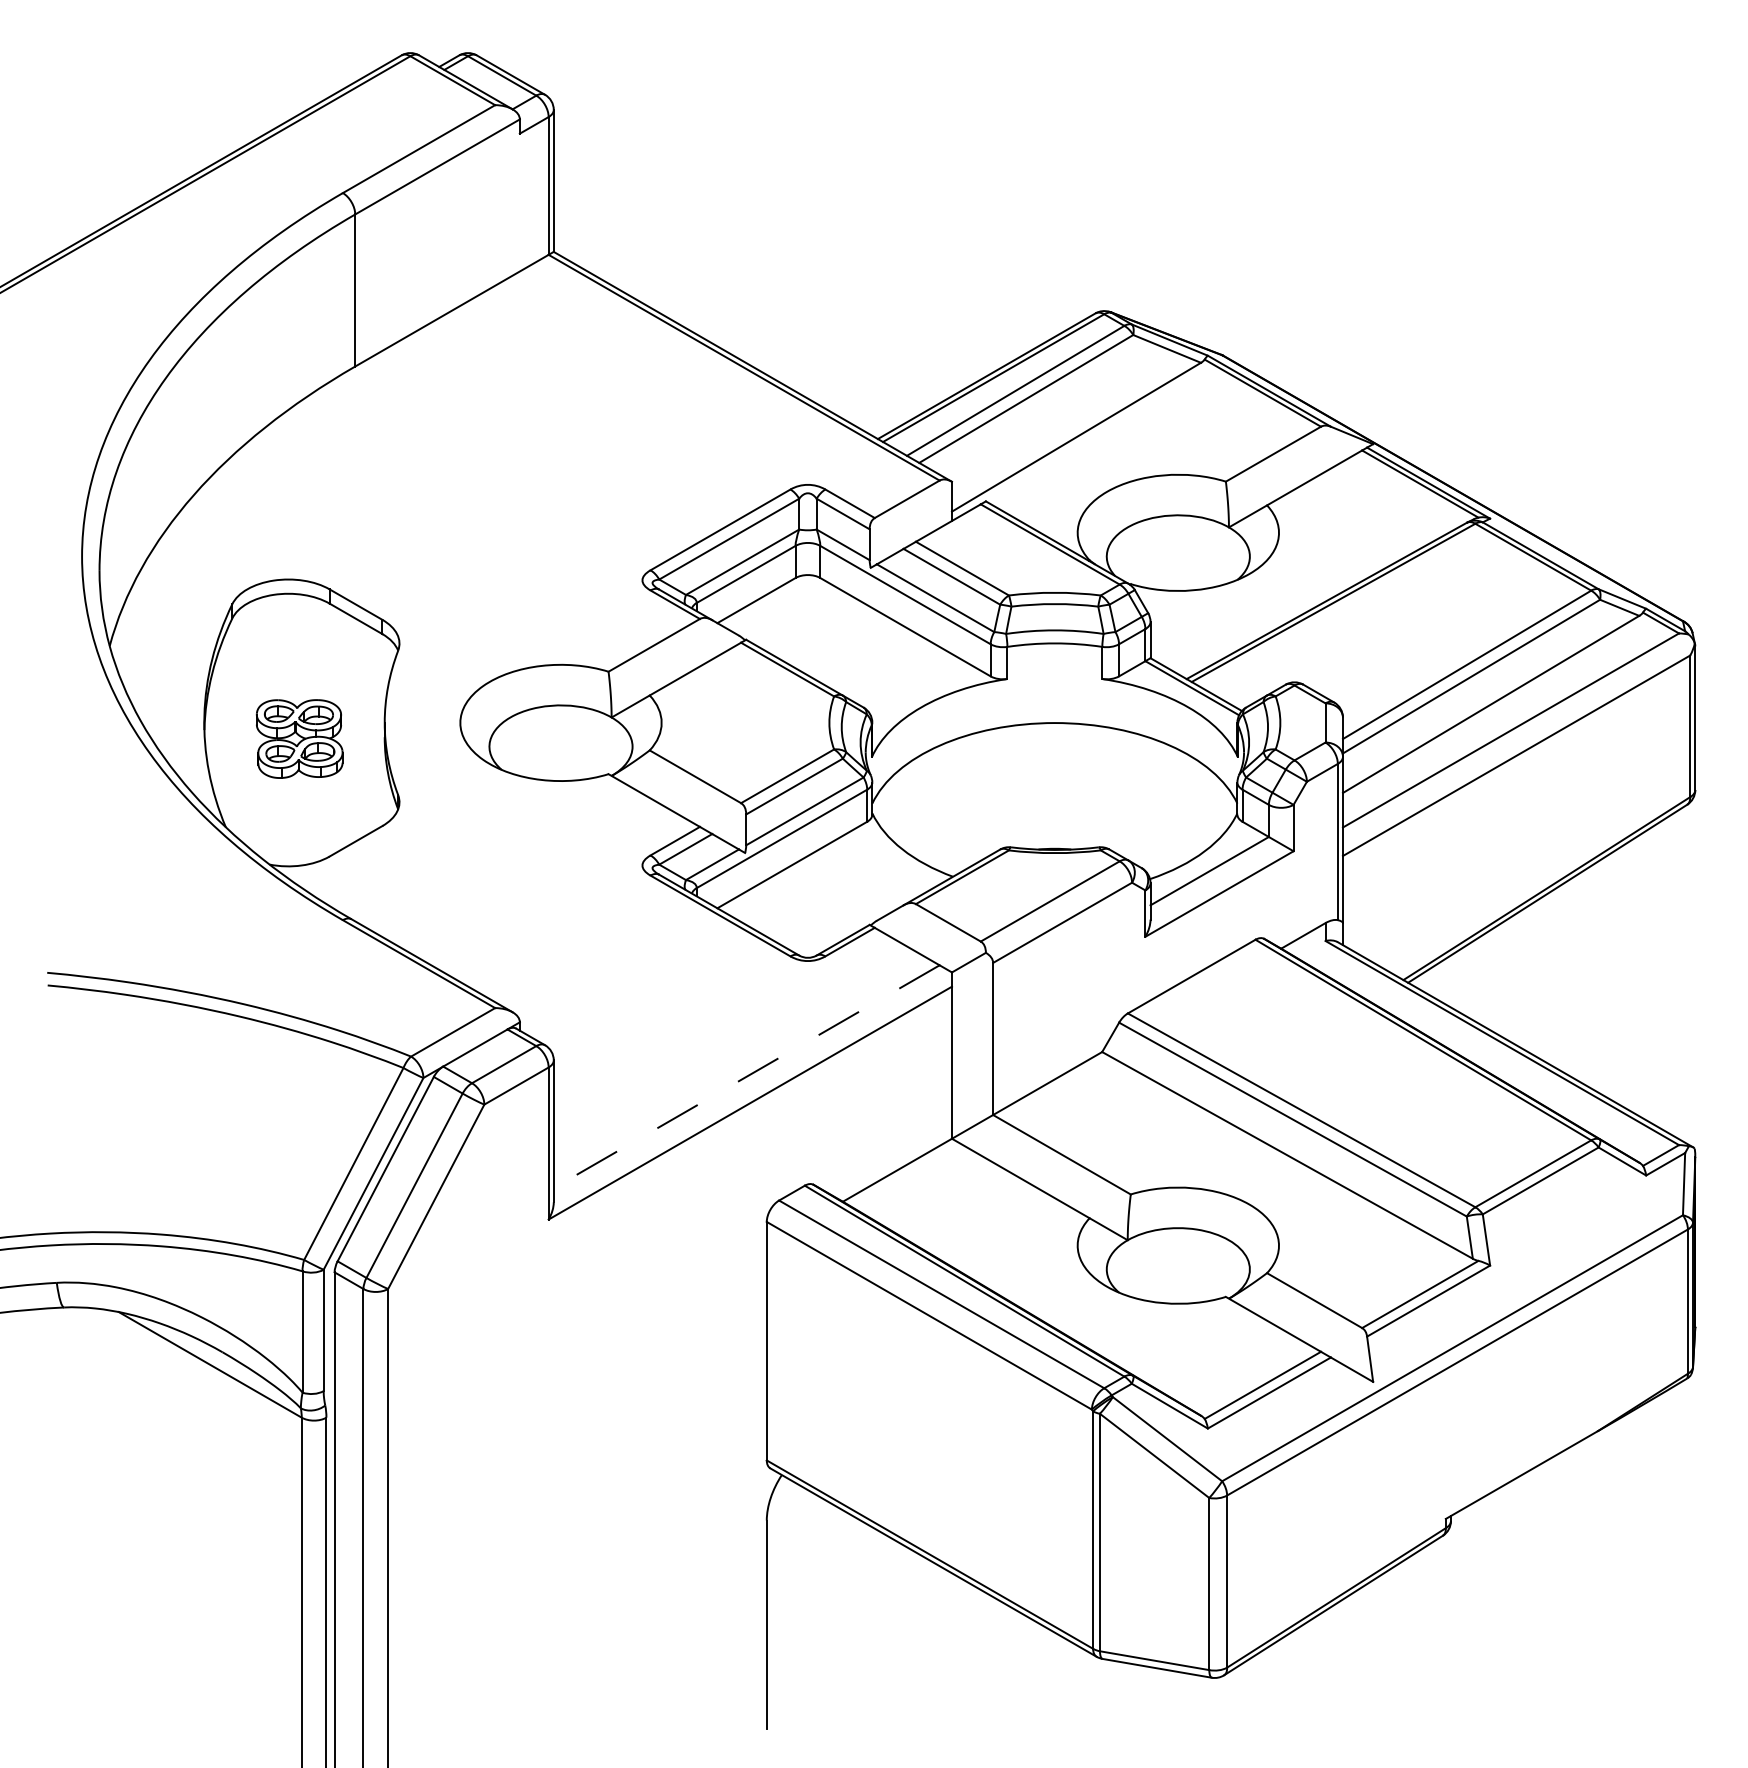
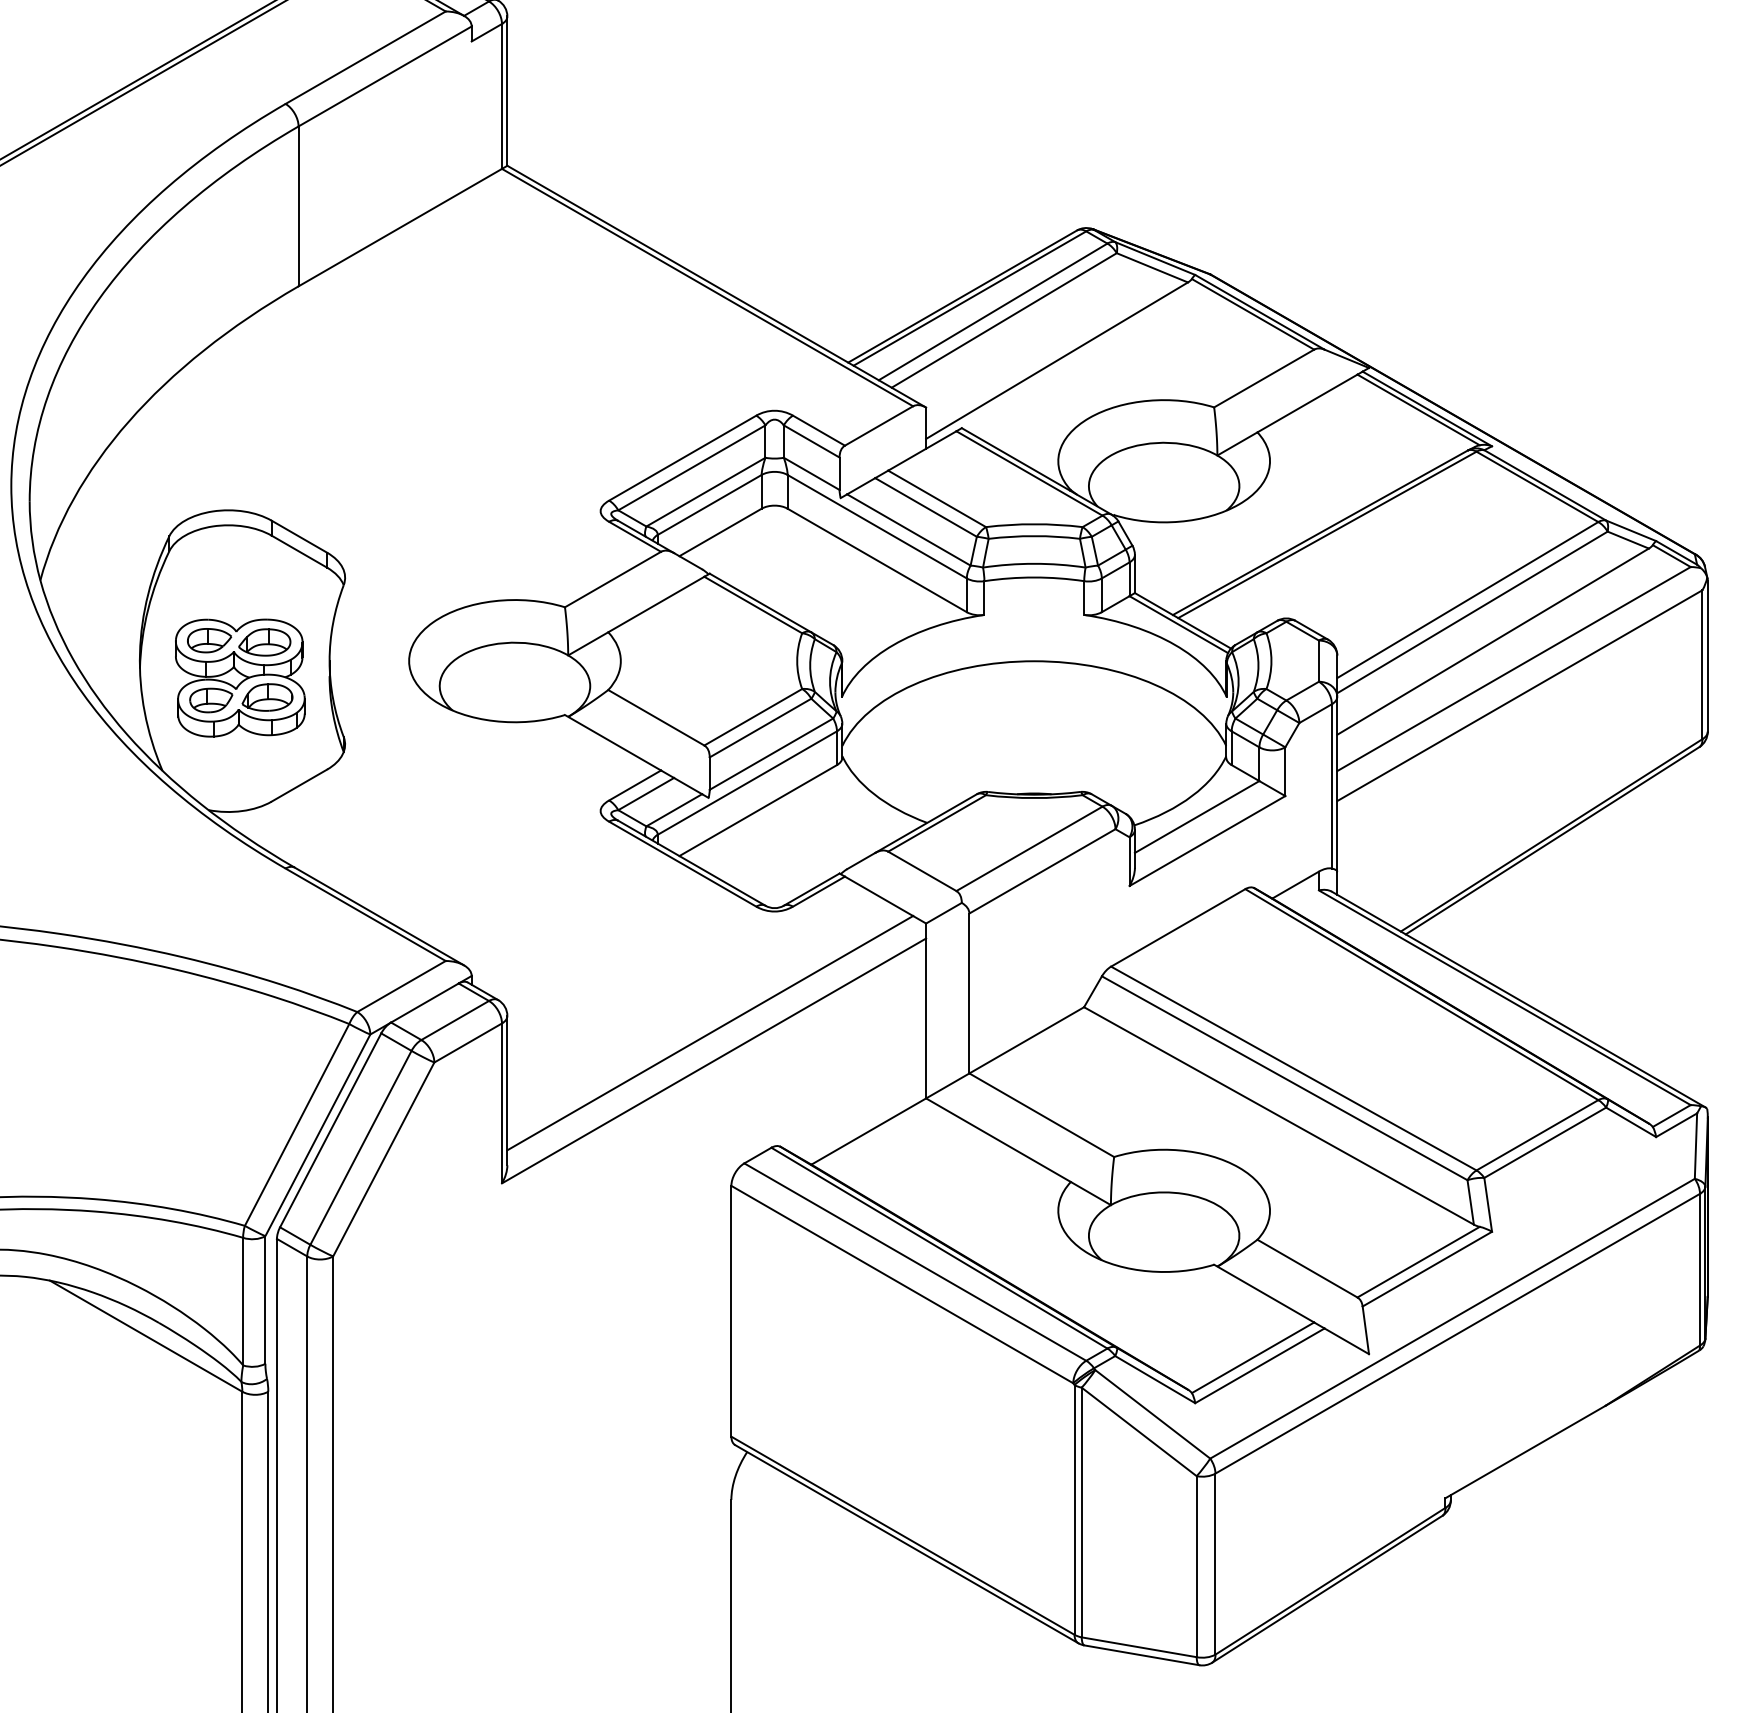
part: (299, 738) -> (239, 677), size x1.43
line: (746, 1076) -> (710, 1032), dashed -> solid

